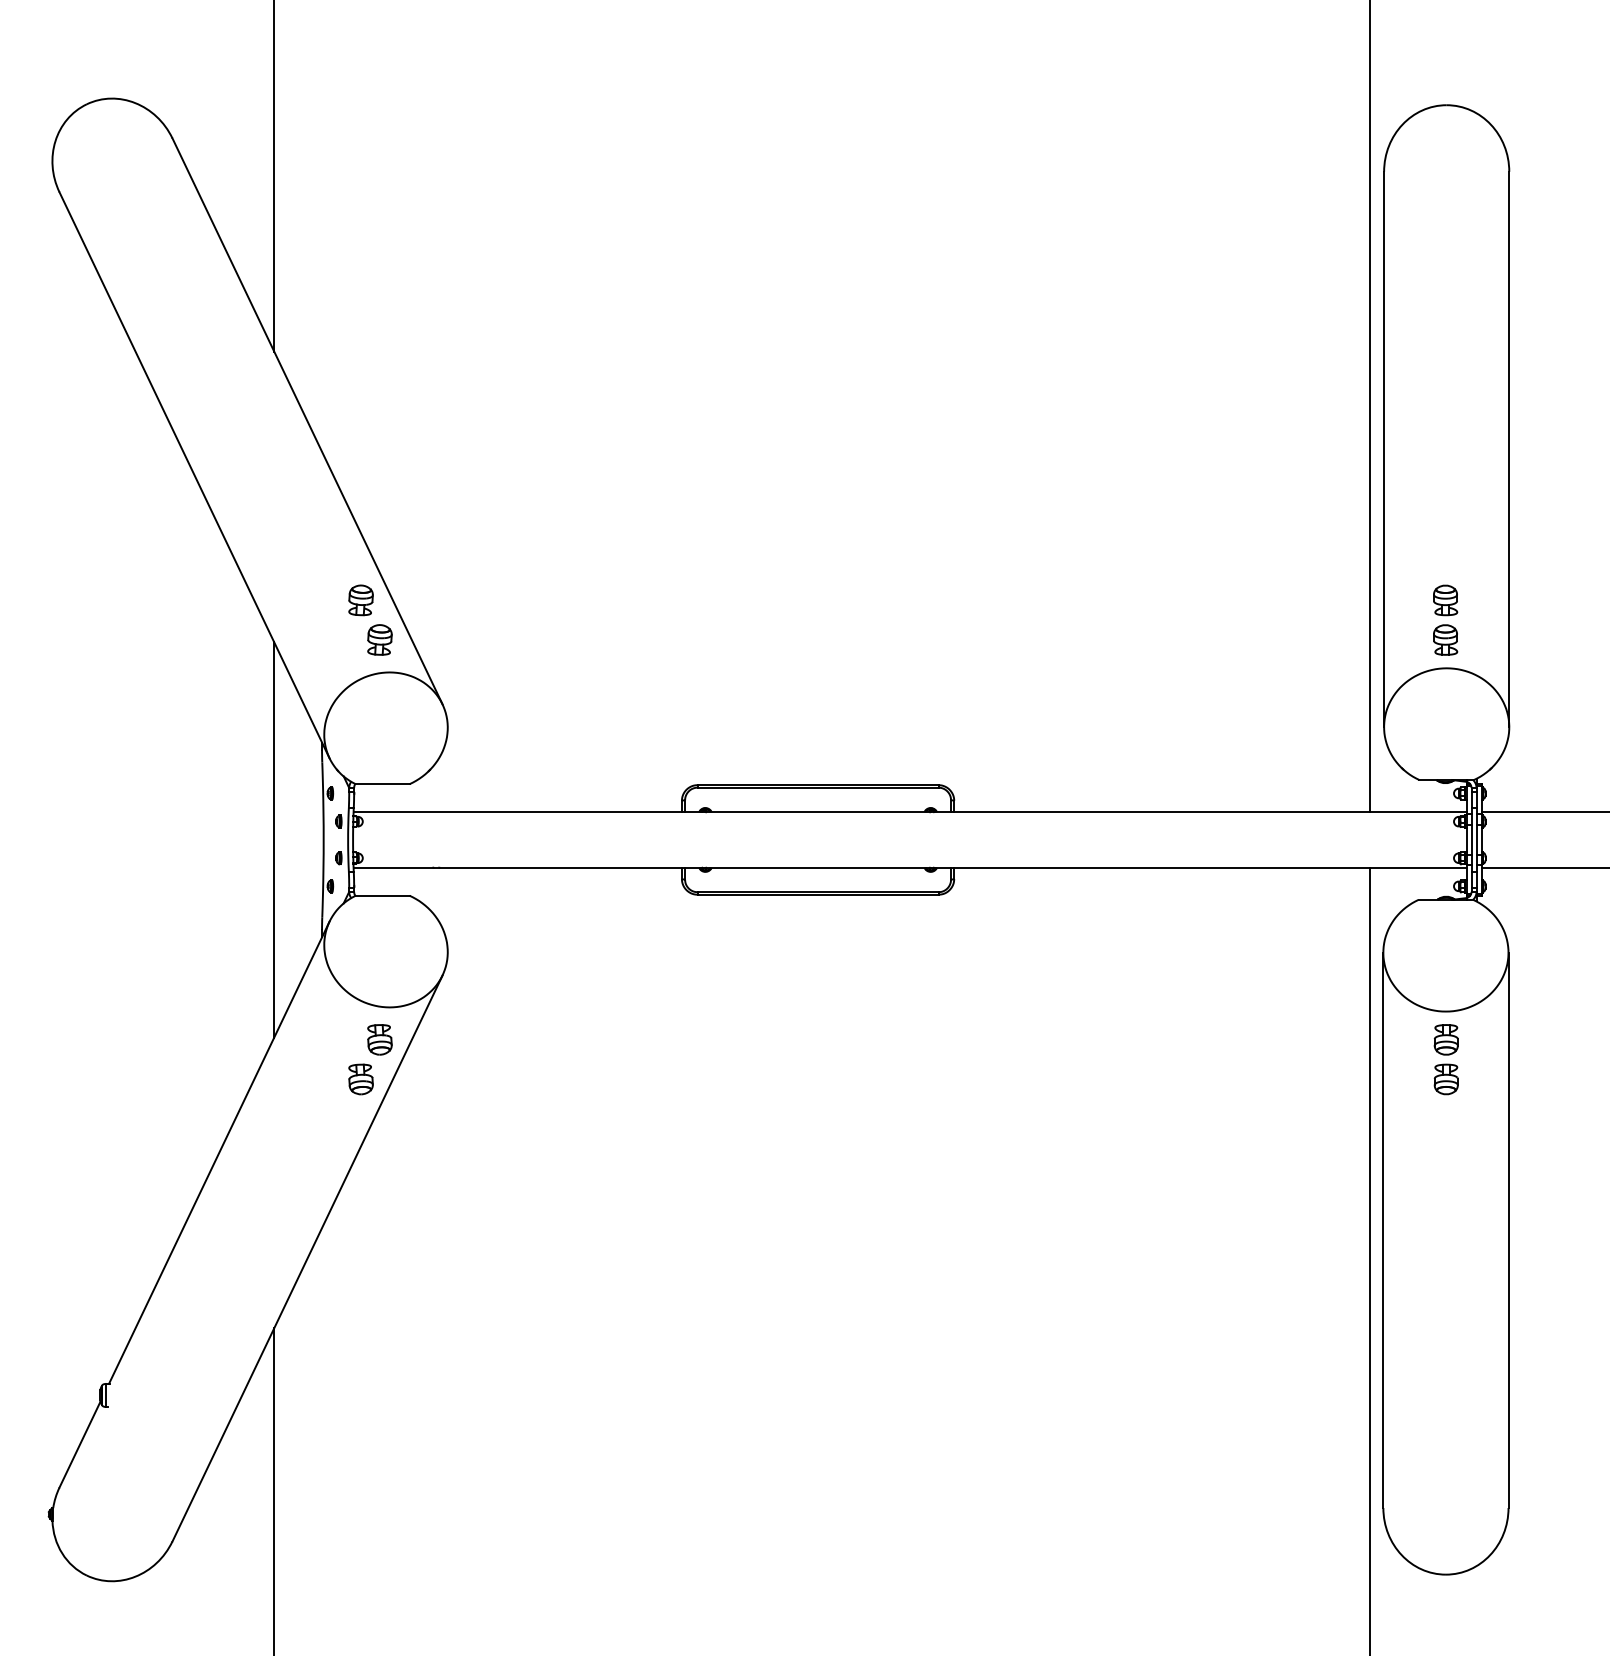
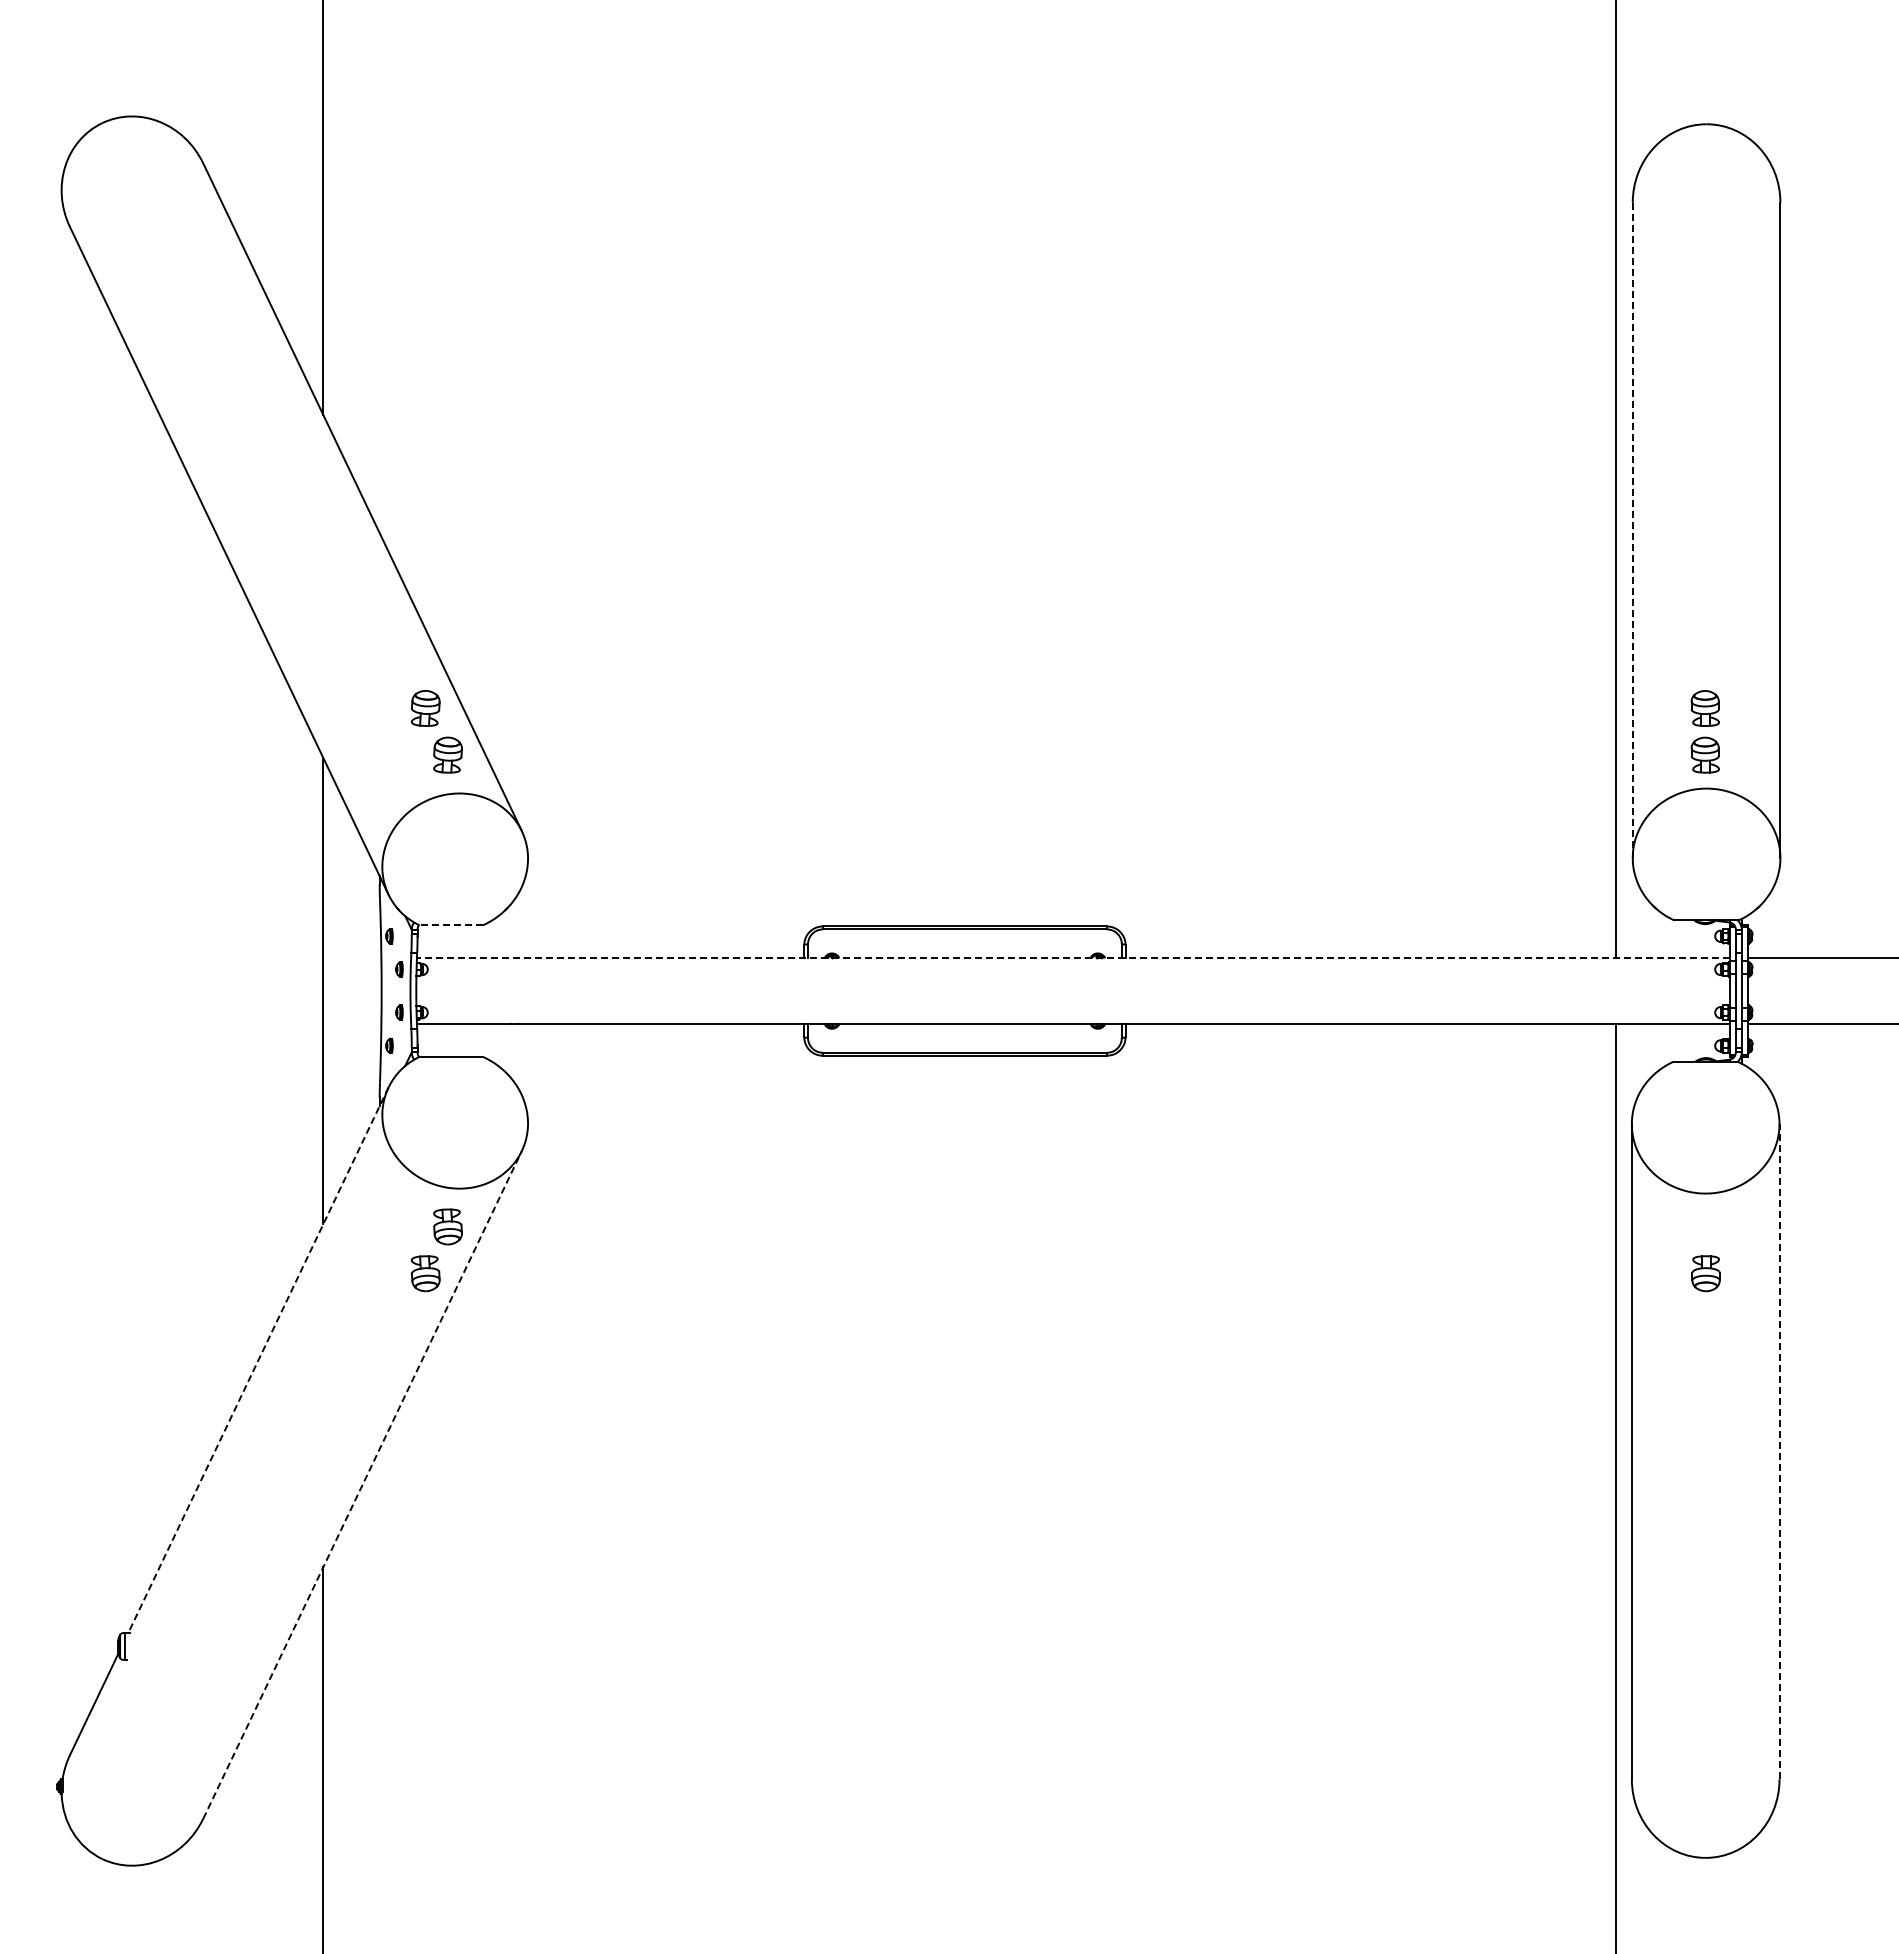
line: (1383, 449) -> (1632, 530), solid -> dashed
line: (382, 784) -> (451, 925), solid -> dashed
line: (910, 812) -> (1073, 958), solid -> dashed
part: (1445, 1039) -> (1705, 1226), removed
line: (219, 1153) -> (258, 1360), solid -> dashed
line: (1508, 1230) -> (1779, 1451), solid -> dashed
line: (307, 1258) -> (362, 1484), solid -> dashed

